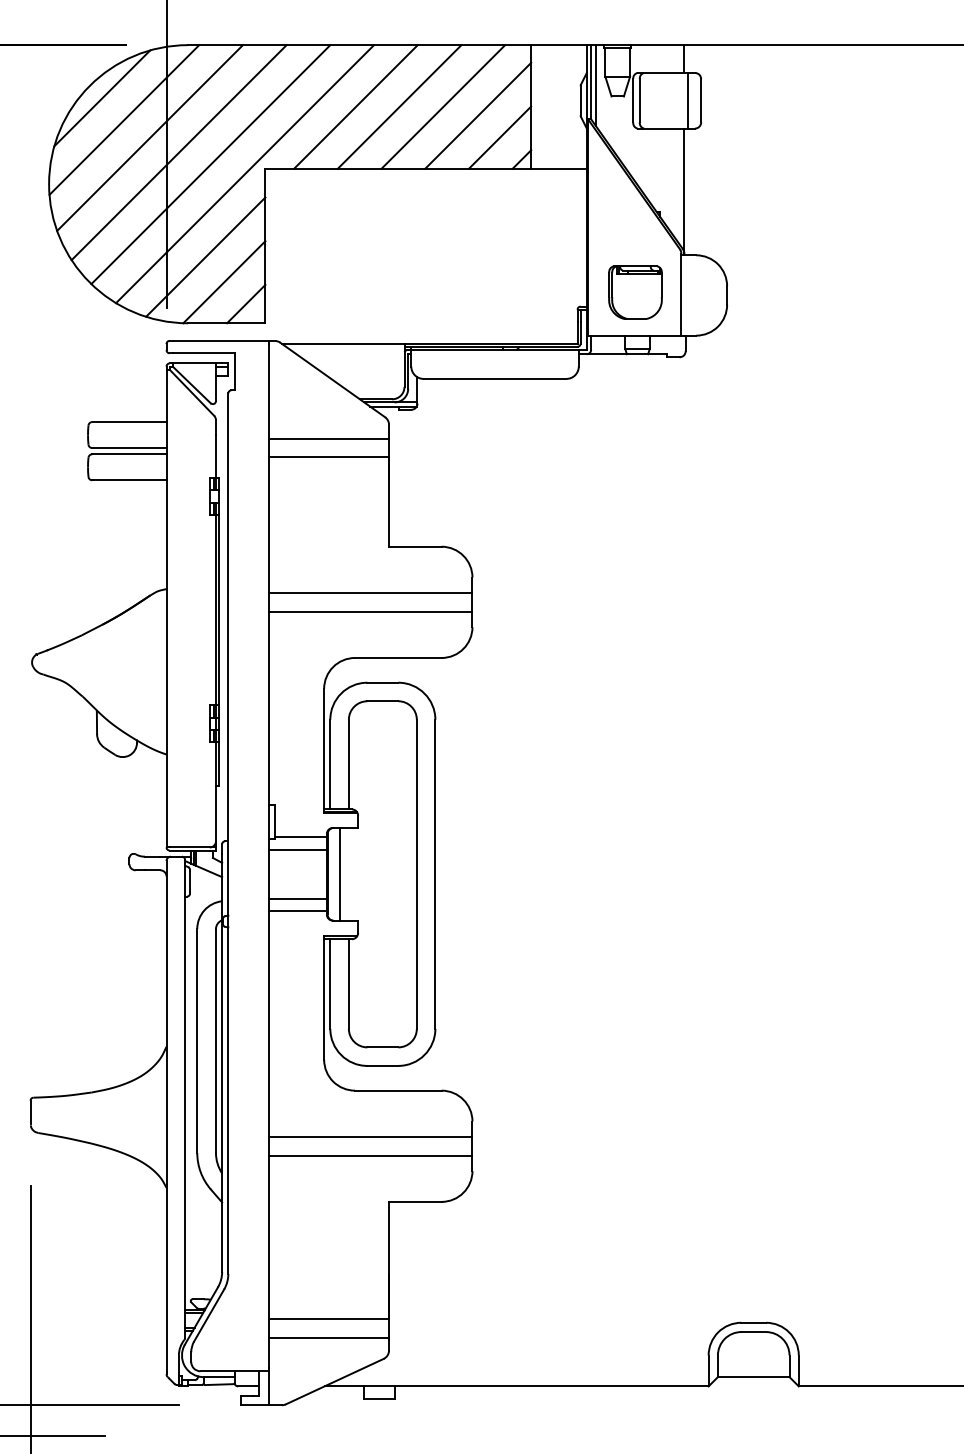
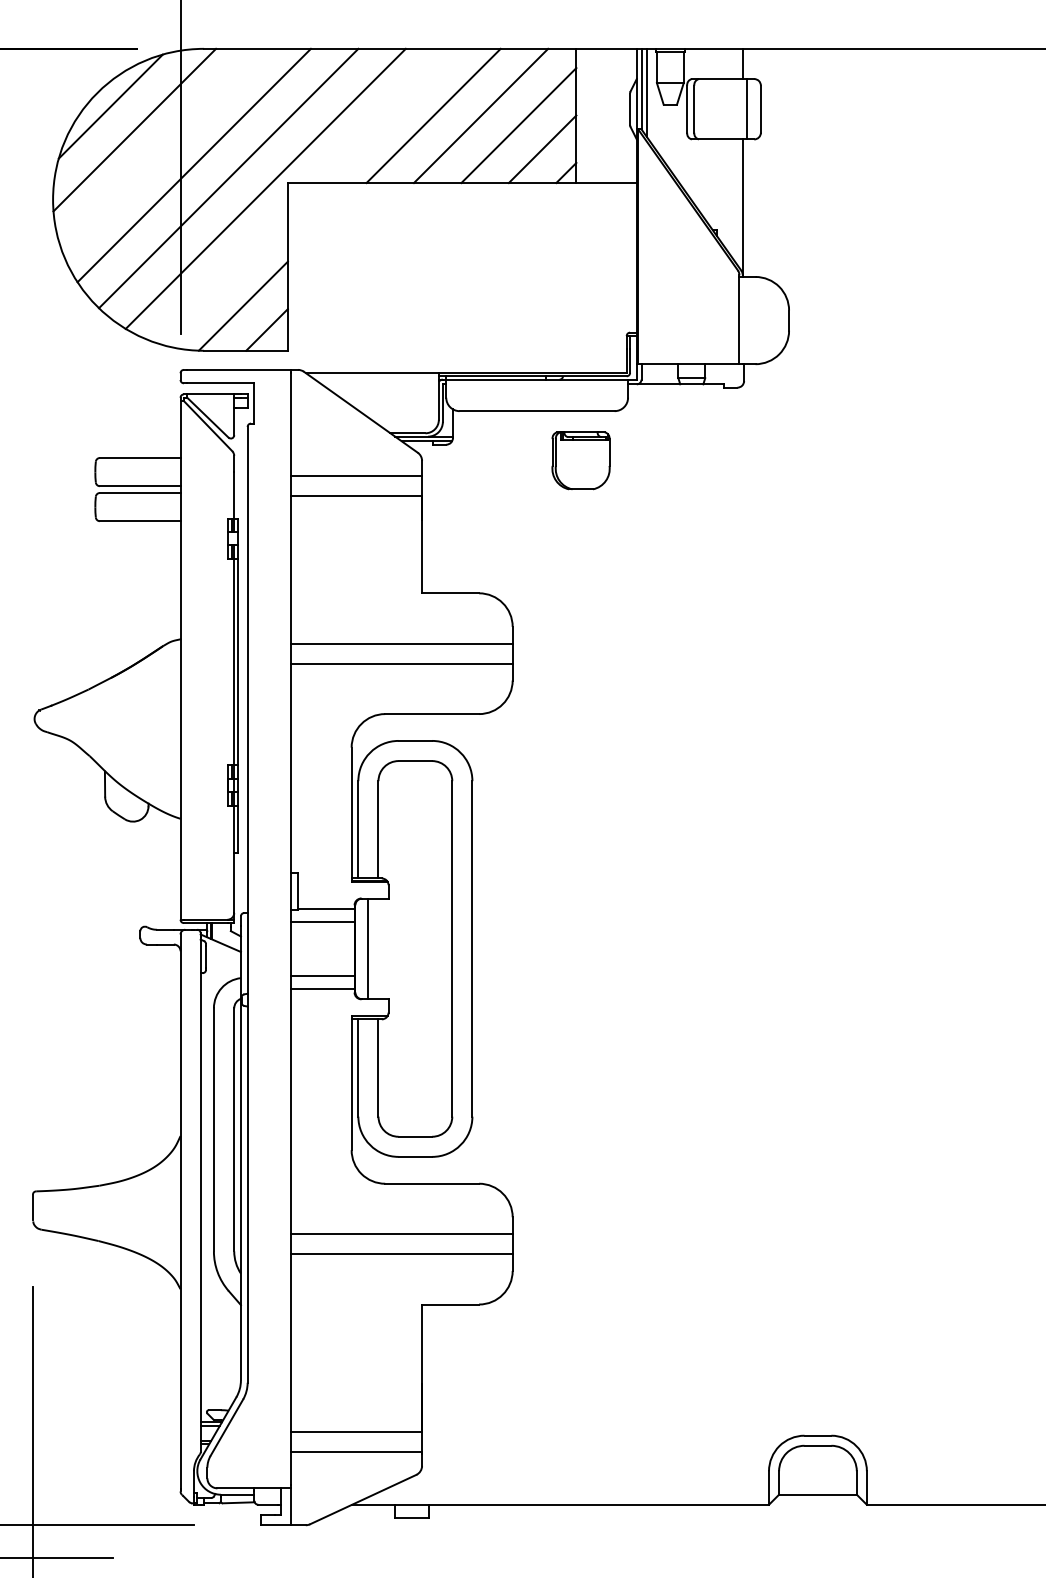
line: (355, 106) -> (385, 115), removed
line: (149, 137) -> (162, 149), removed
line: (205, 256) -> (222, 278), removed
part: (635, 292) -> (581, 460), moved

